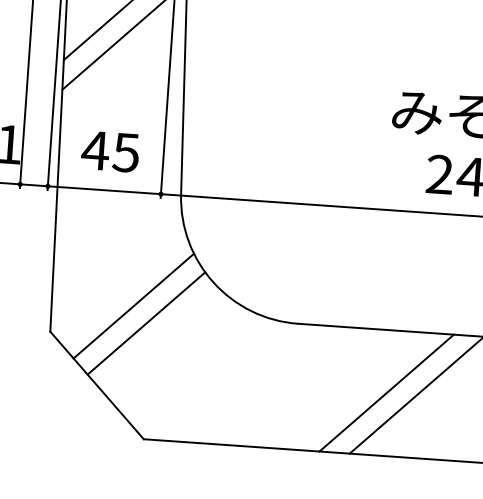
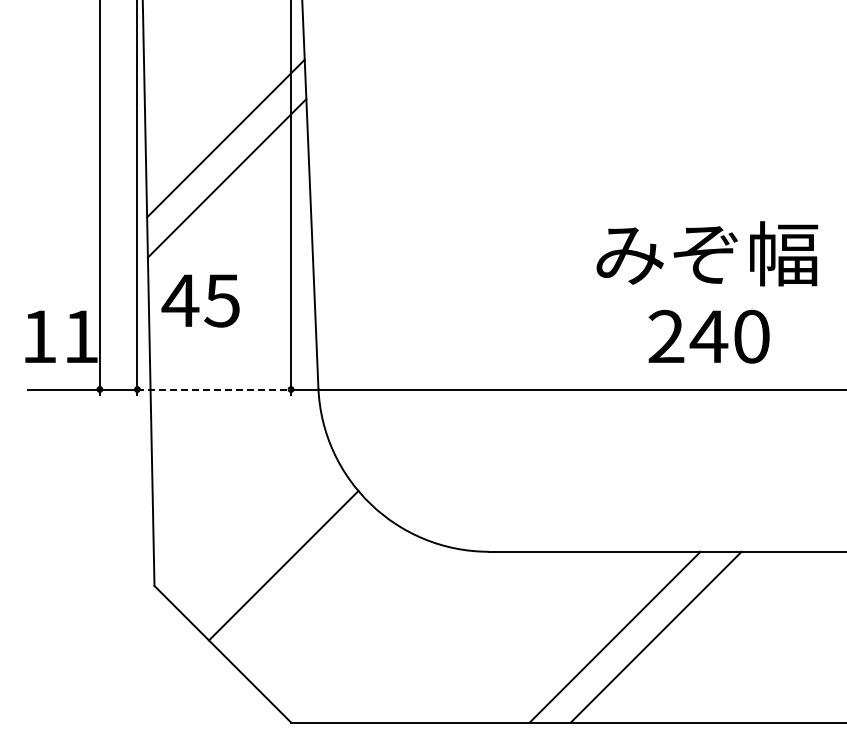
text: (110, 151) -> (200, 300), moved
line: (104, 190) -> (214, 389), solid -> dashed
line: (133, 305) -> (264, 542), removed

